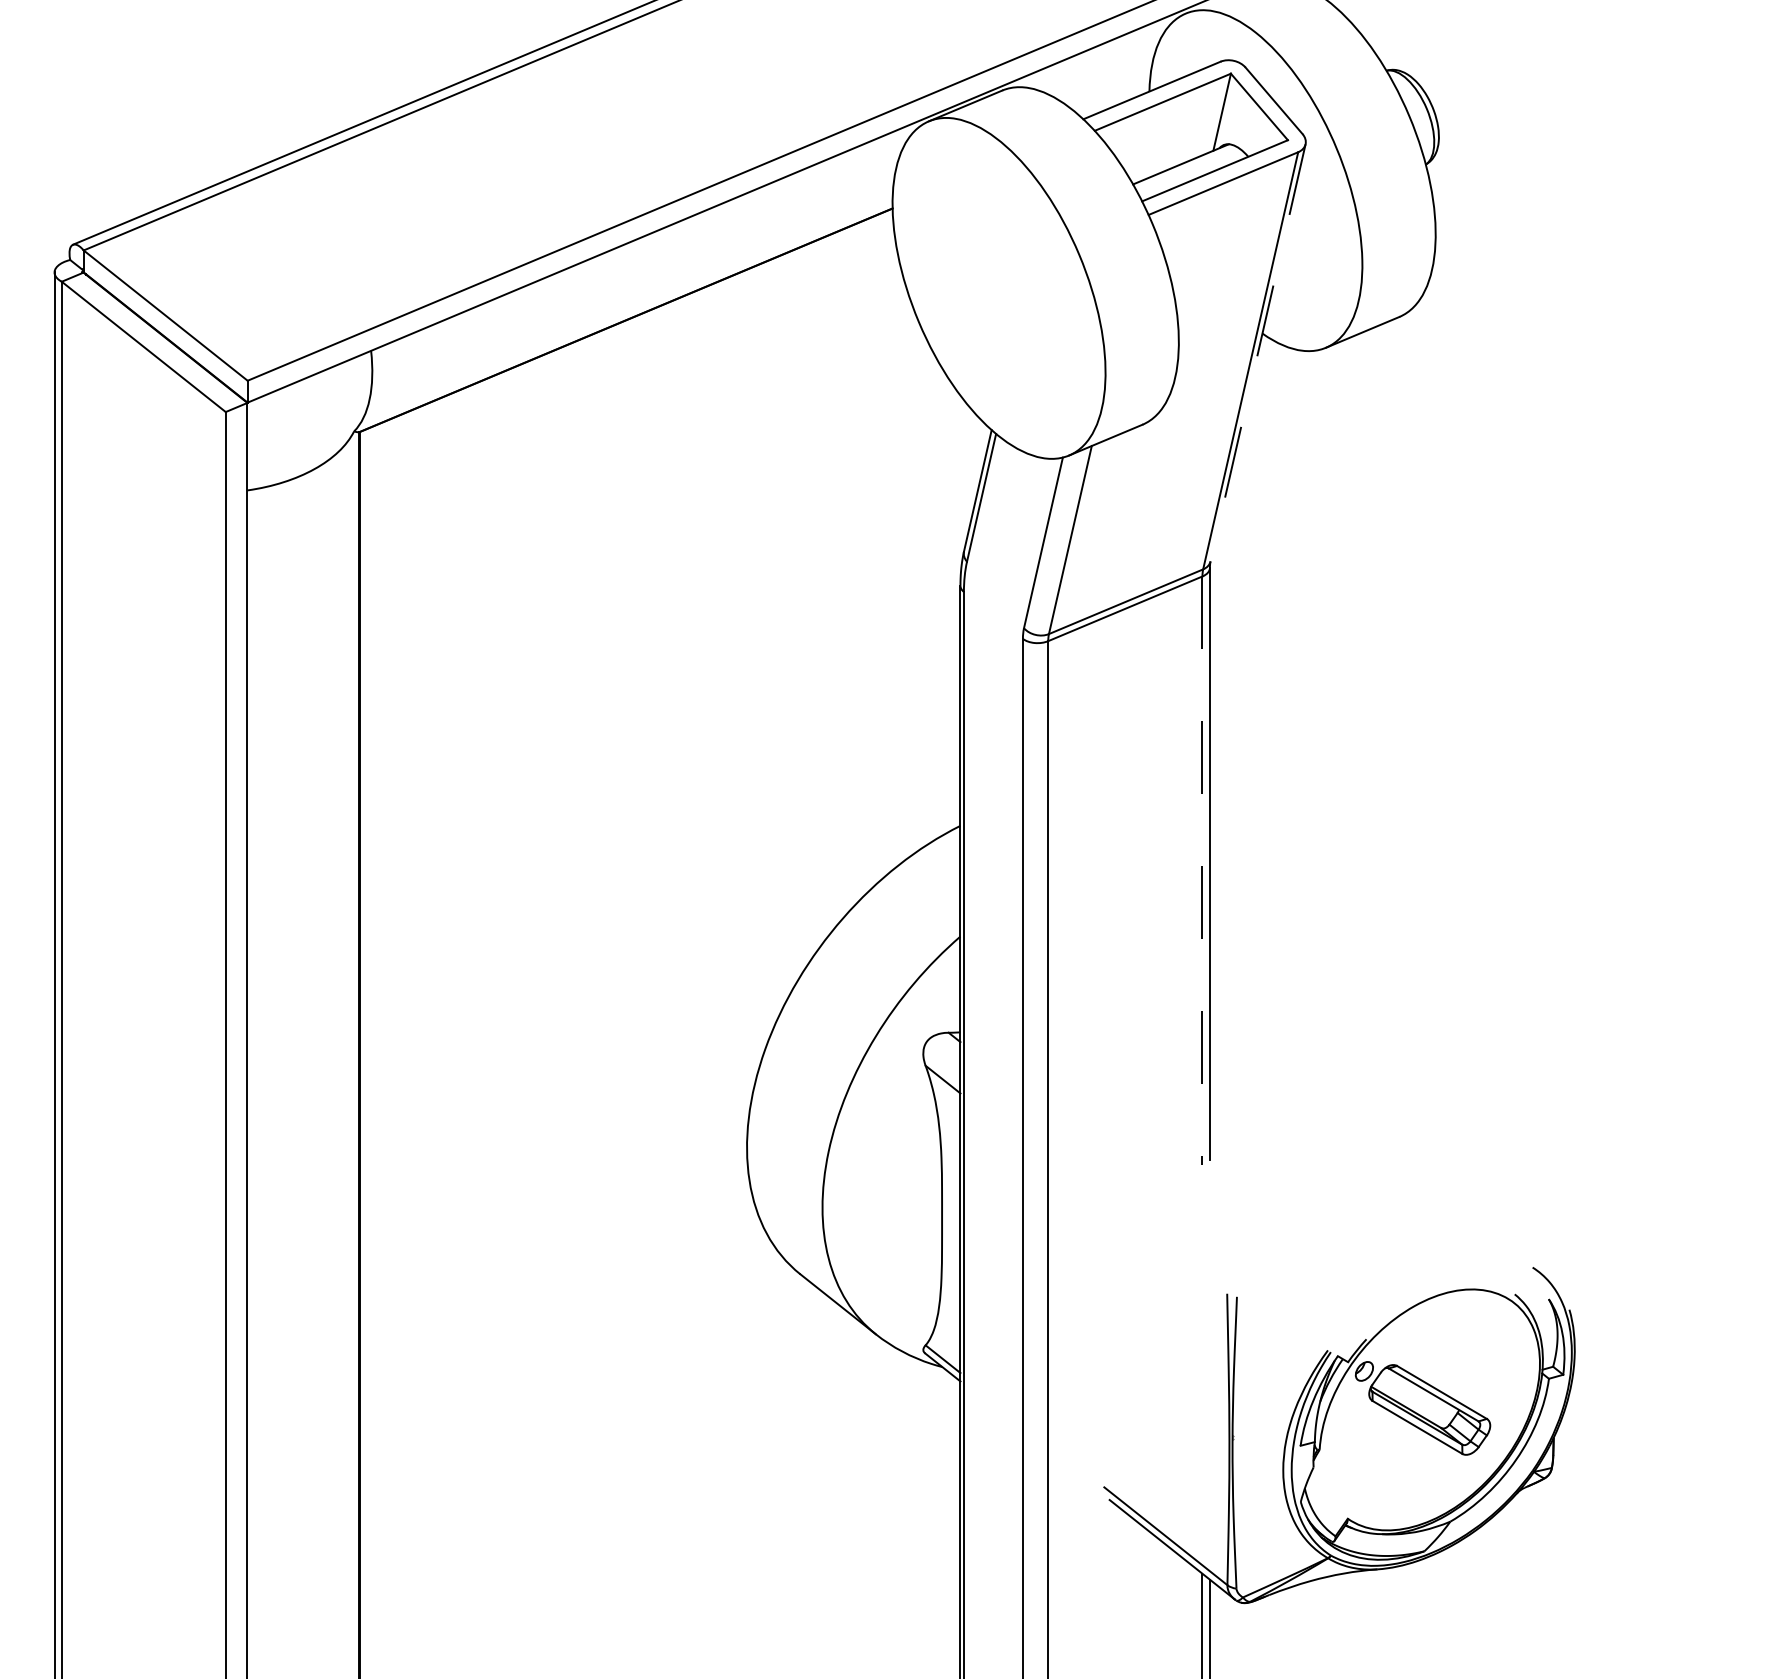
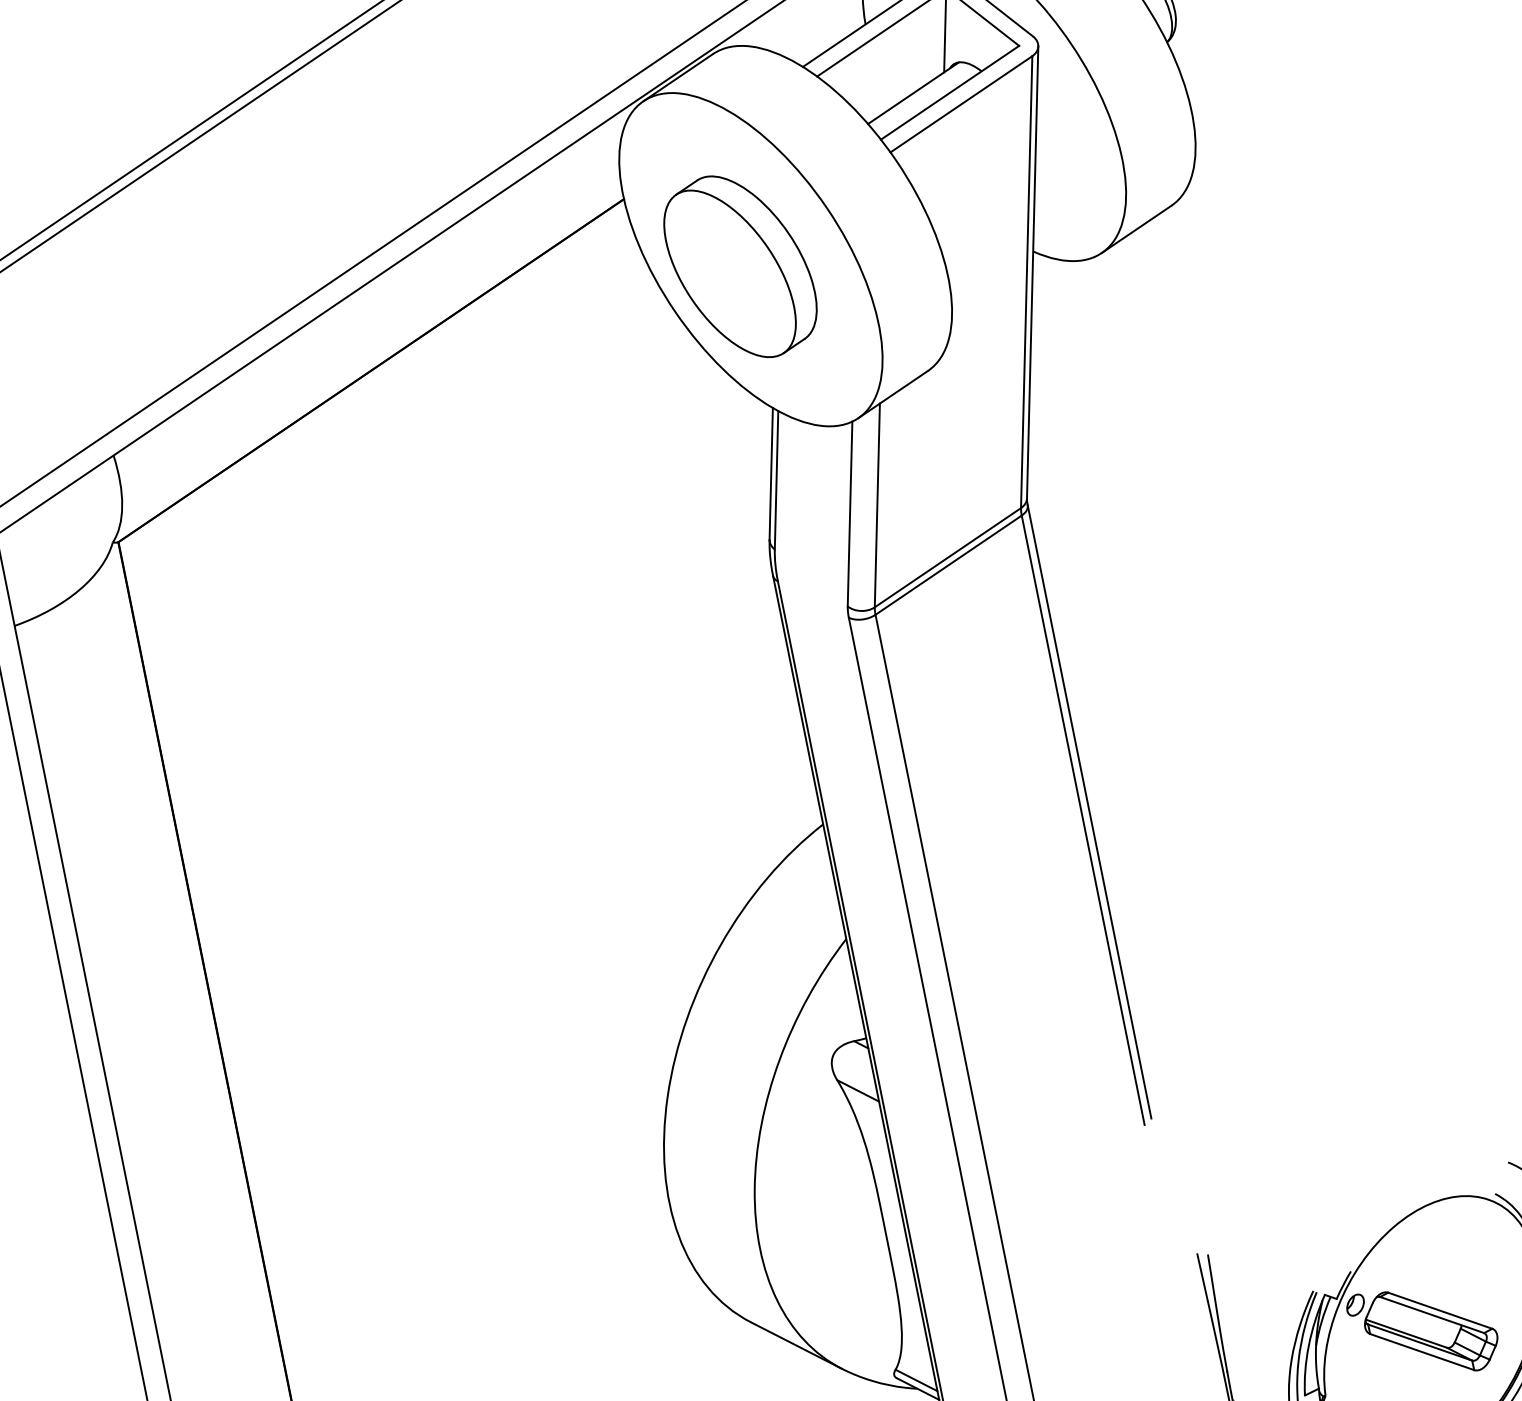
part: (987, 292) -> (739, 266), added
line: (1258, 352) -> (1033, 271), dashed -> solid
line: (1202, 871) -> (1083, 821), dashed -> solid

